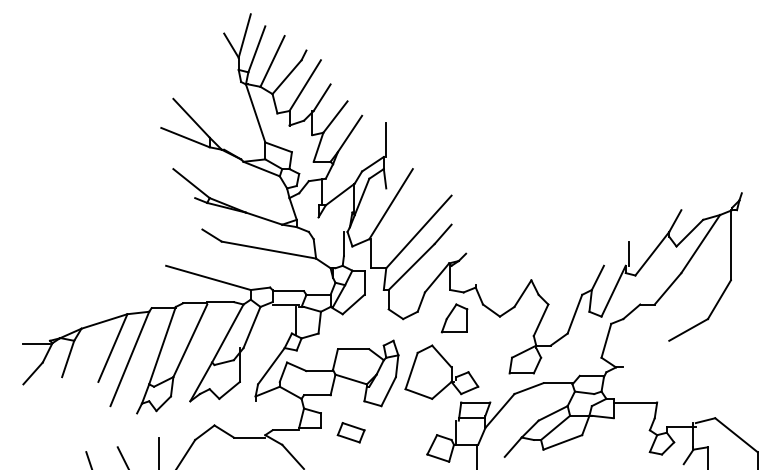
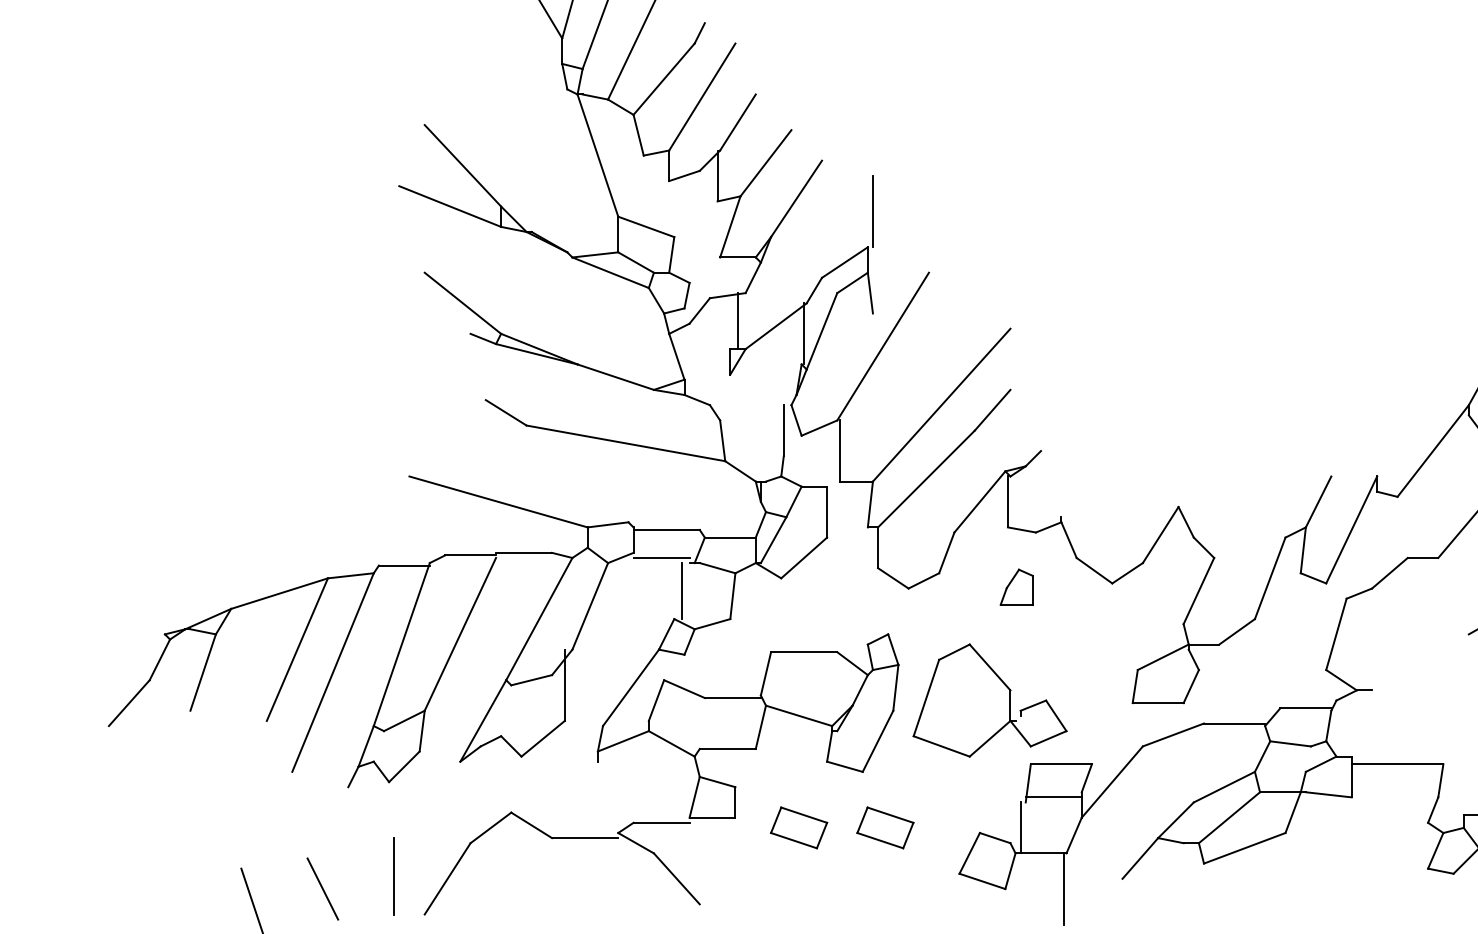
line: (629, 253) -> (1385, 450), removed
part: (454, 318) -> (1016, 587), size x0.6
line: (36, 344) -> (136, 642), removed
part: (391, 432) -> (883, 827), added

